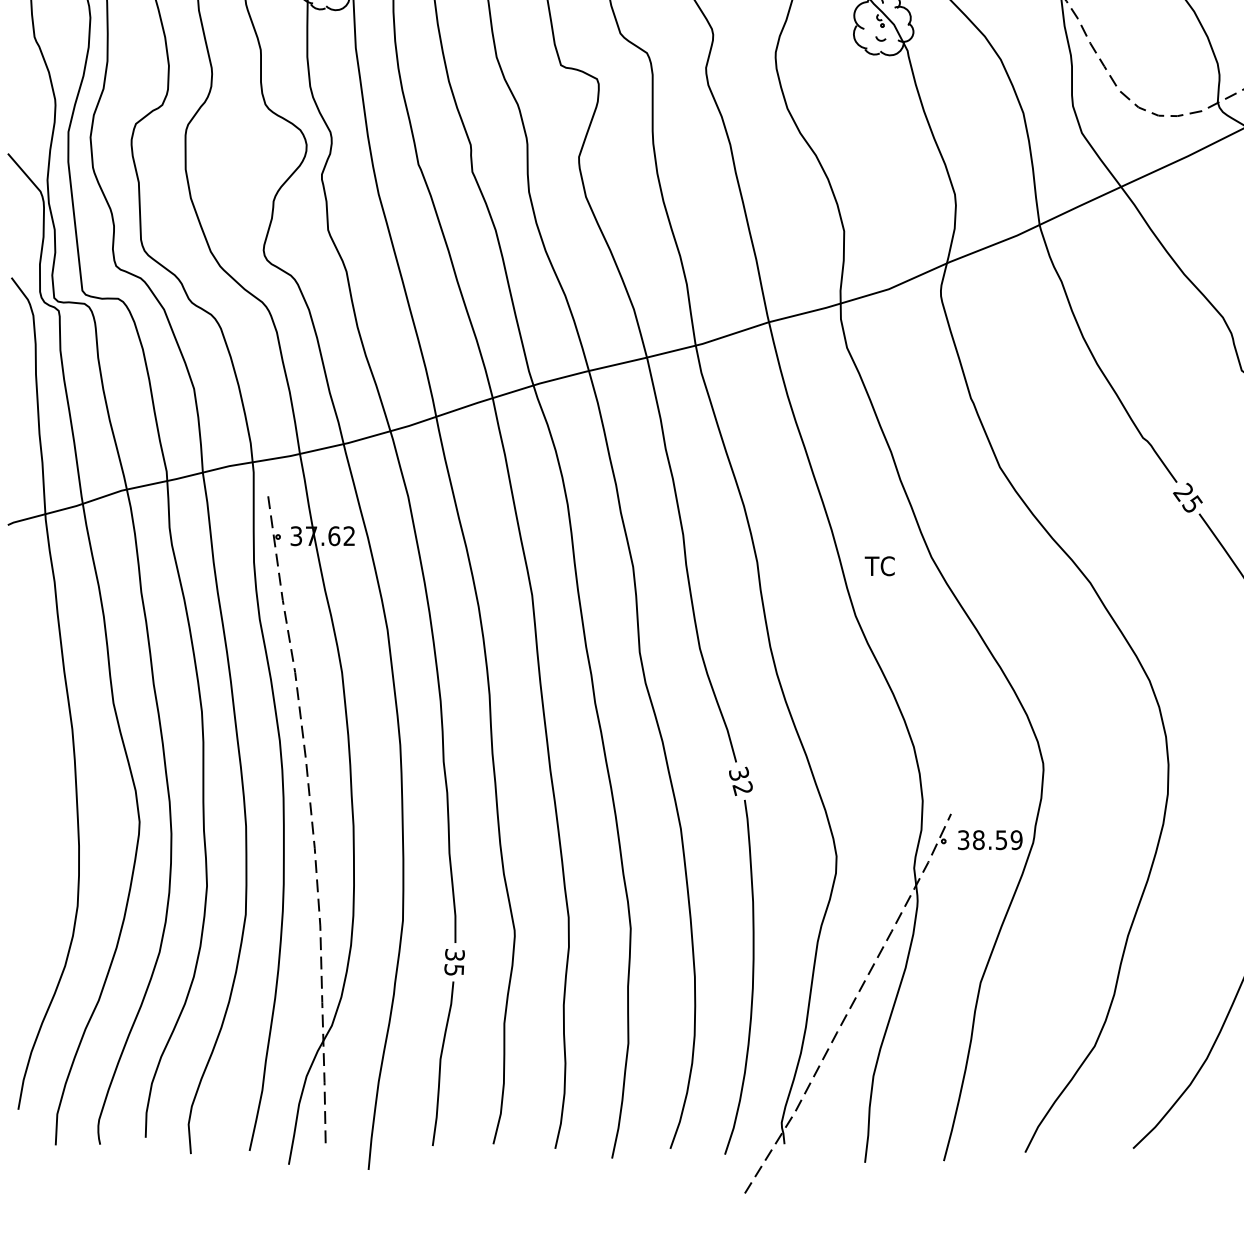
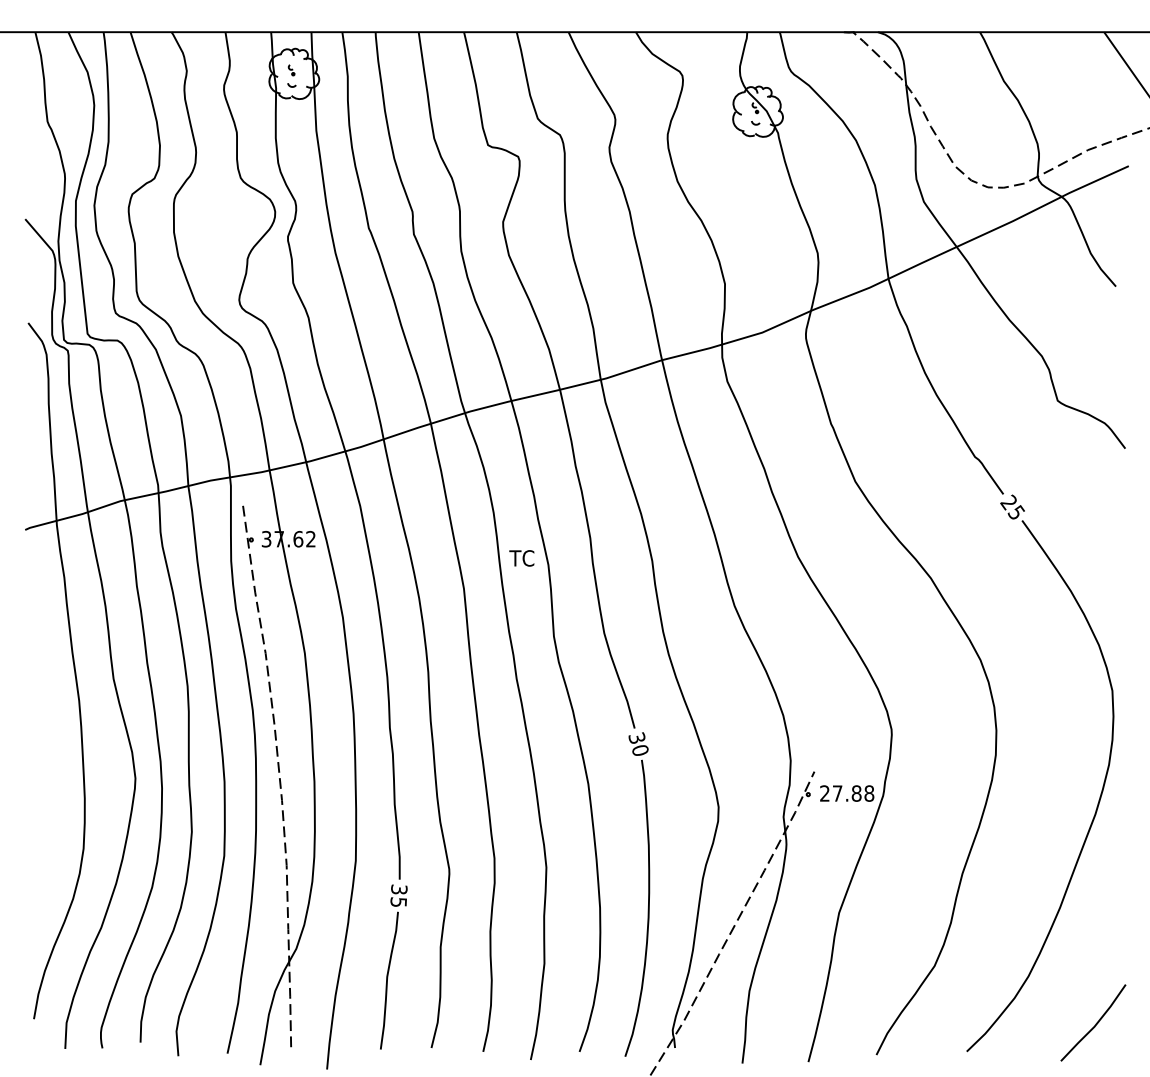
text: (879, 566) -> (521, 558), moved
text: (741, 788) -> (639, 750), 32 -> 30
text: (990, 840) -> (847, 793), 38.59 -> 27.88

